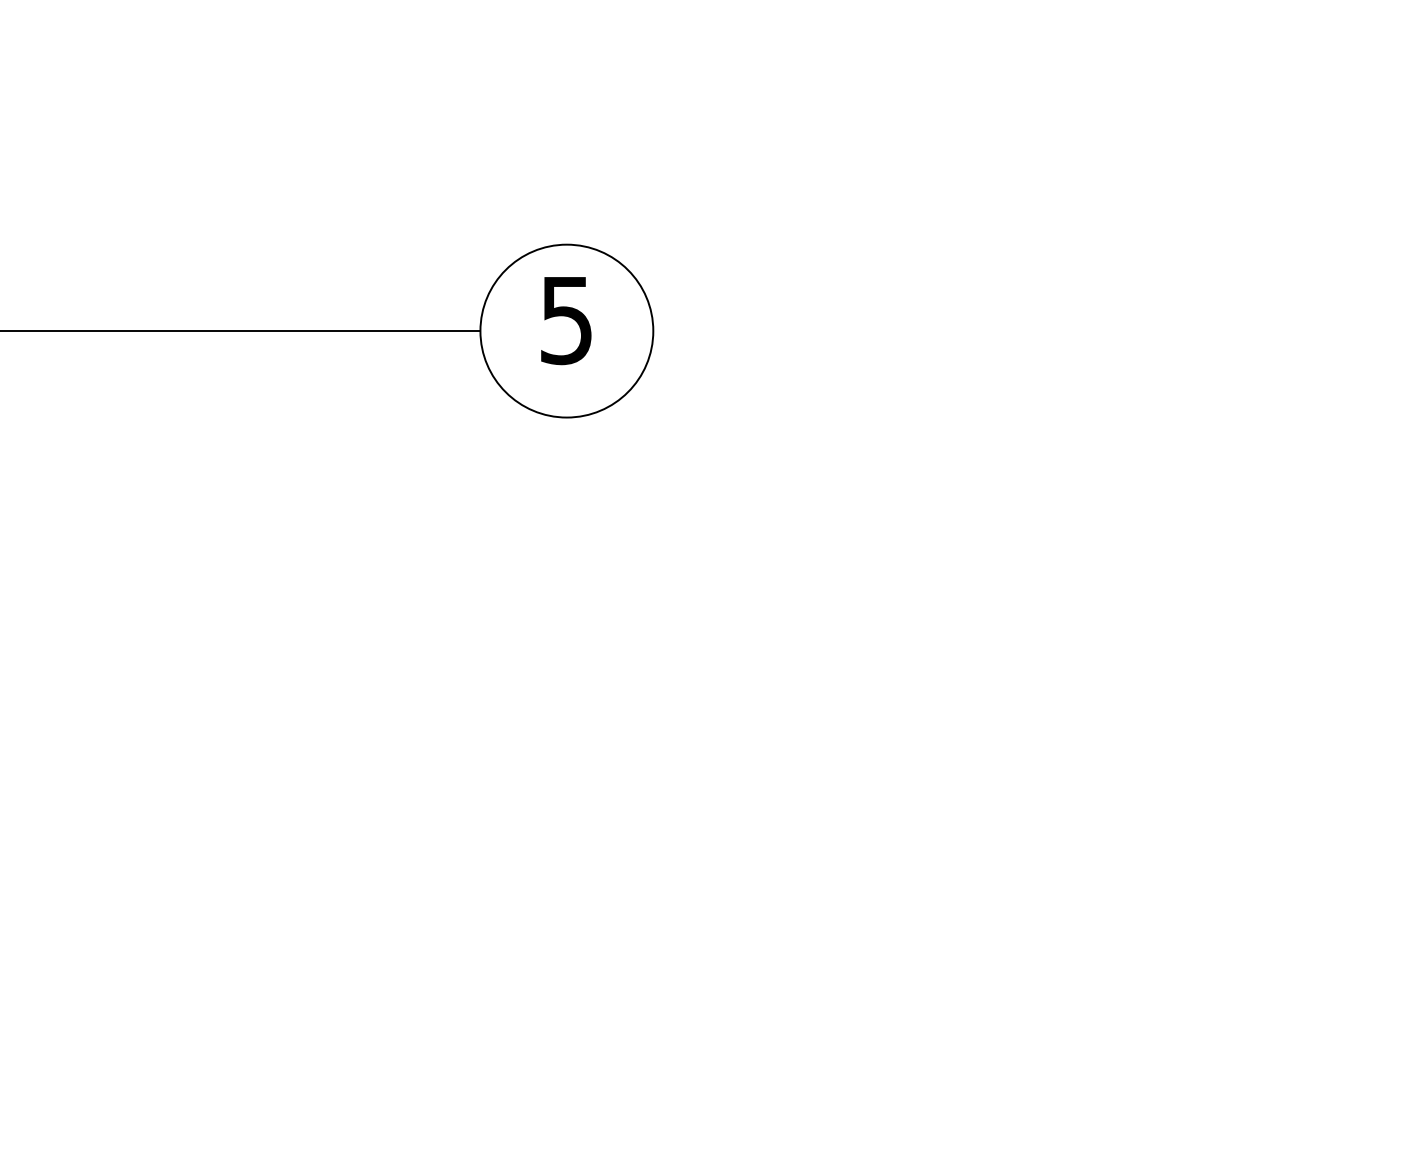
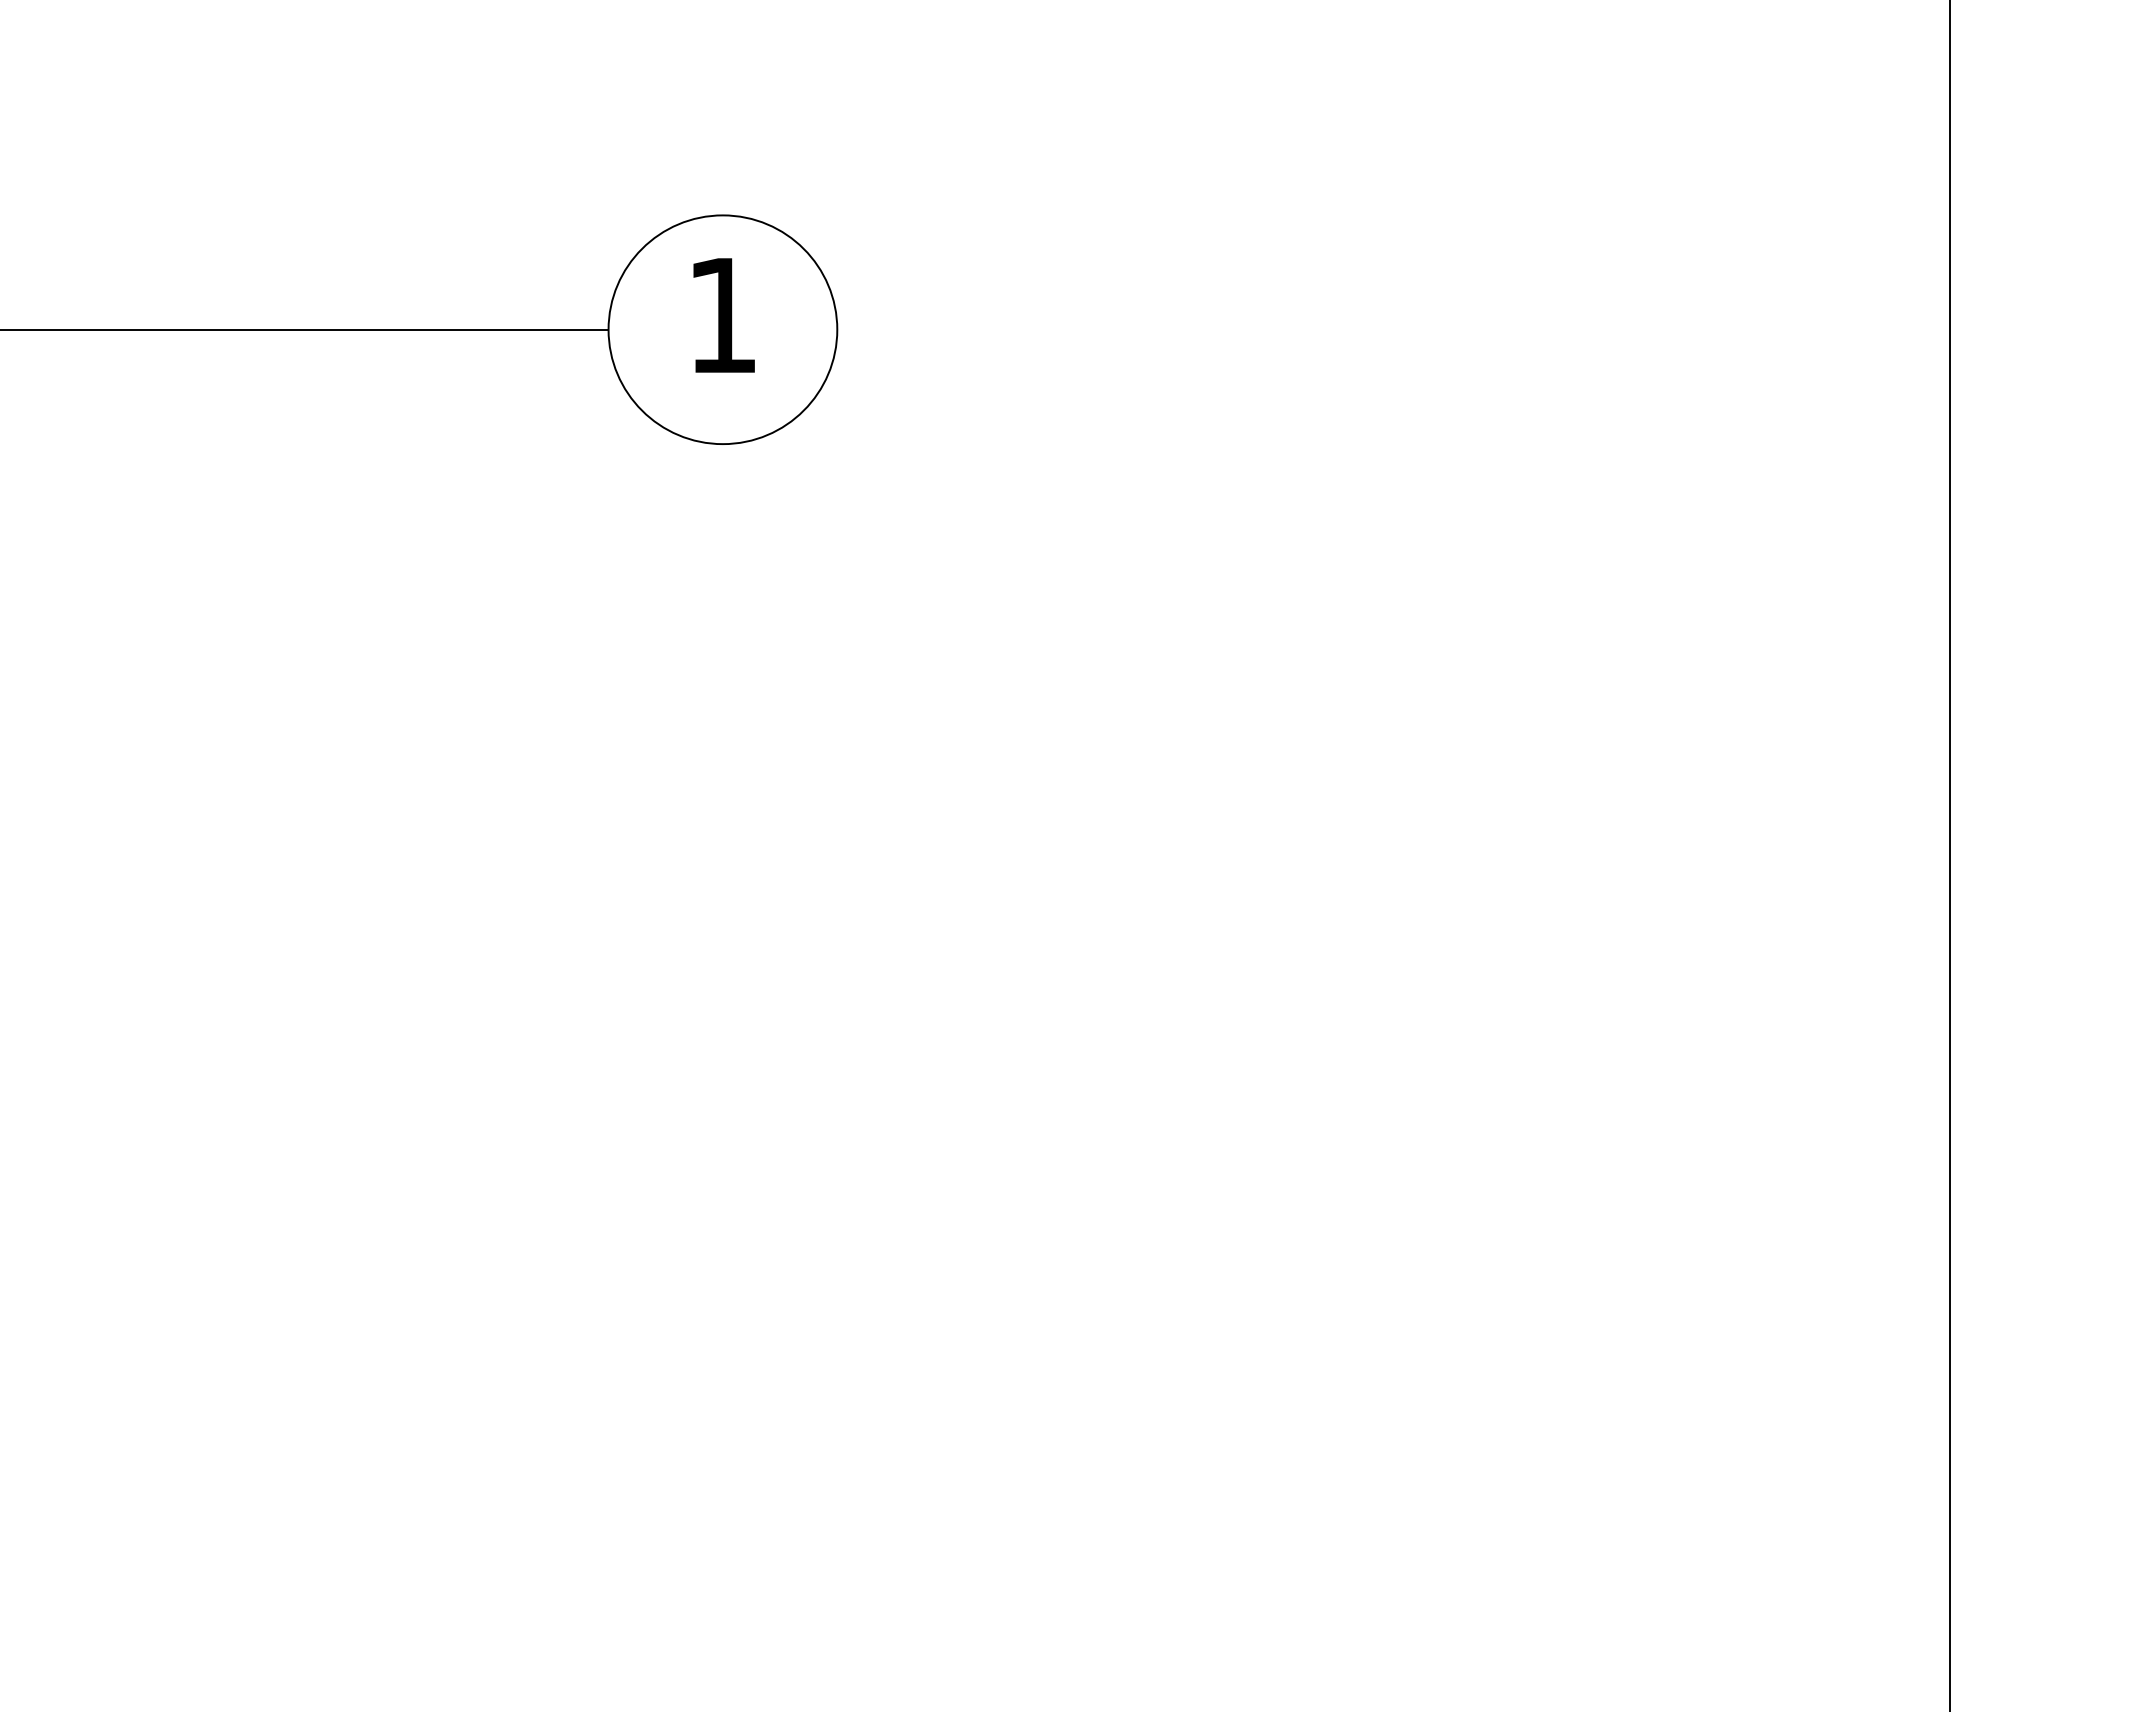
text: (566, 321) -> (722, 316), 5 -> 1

